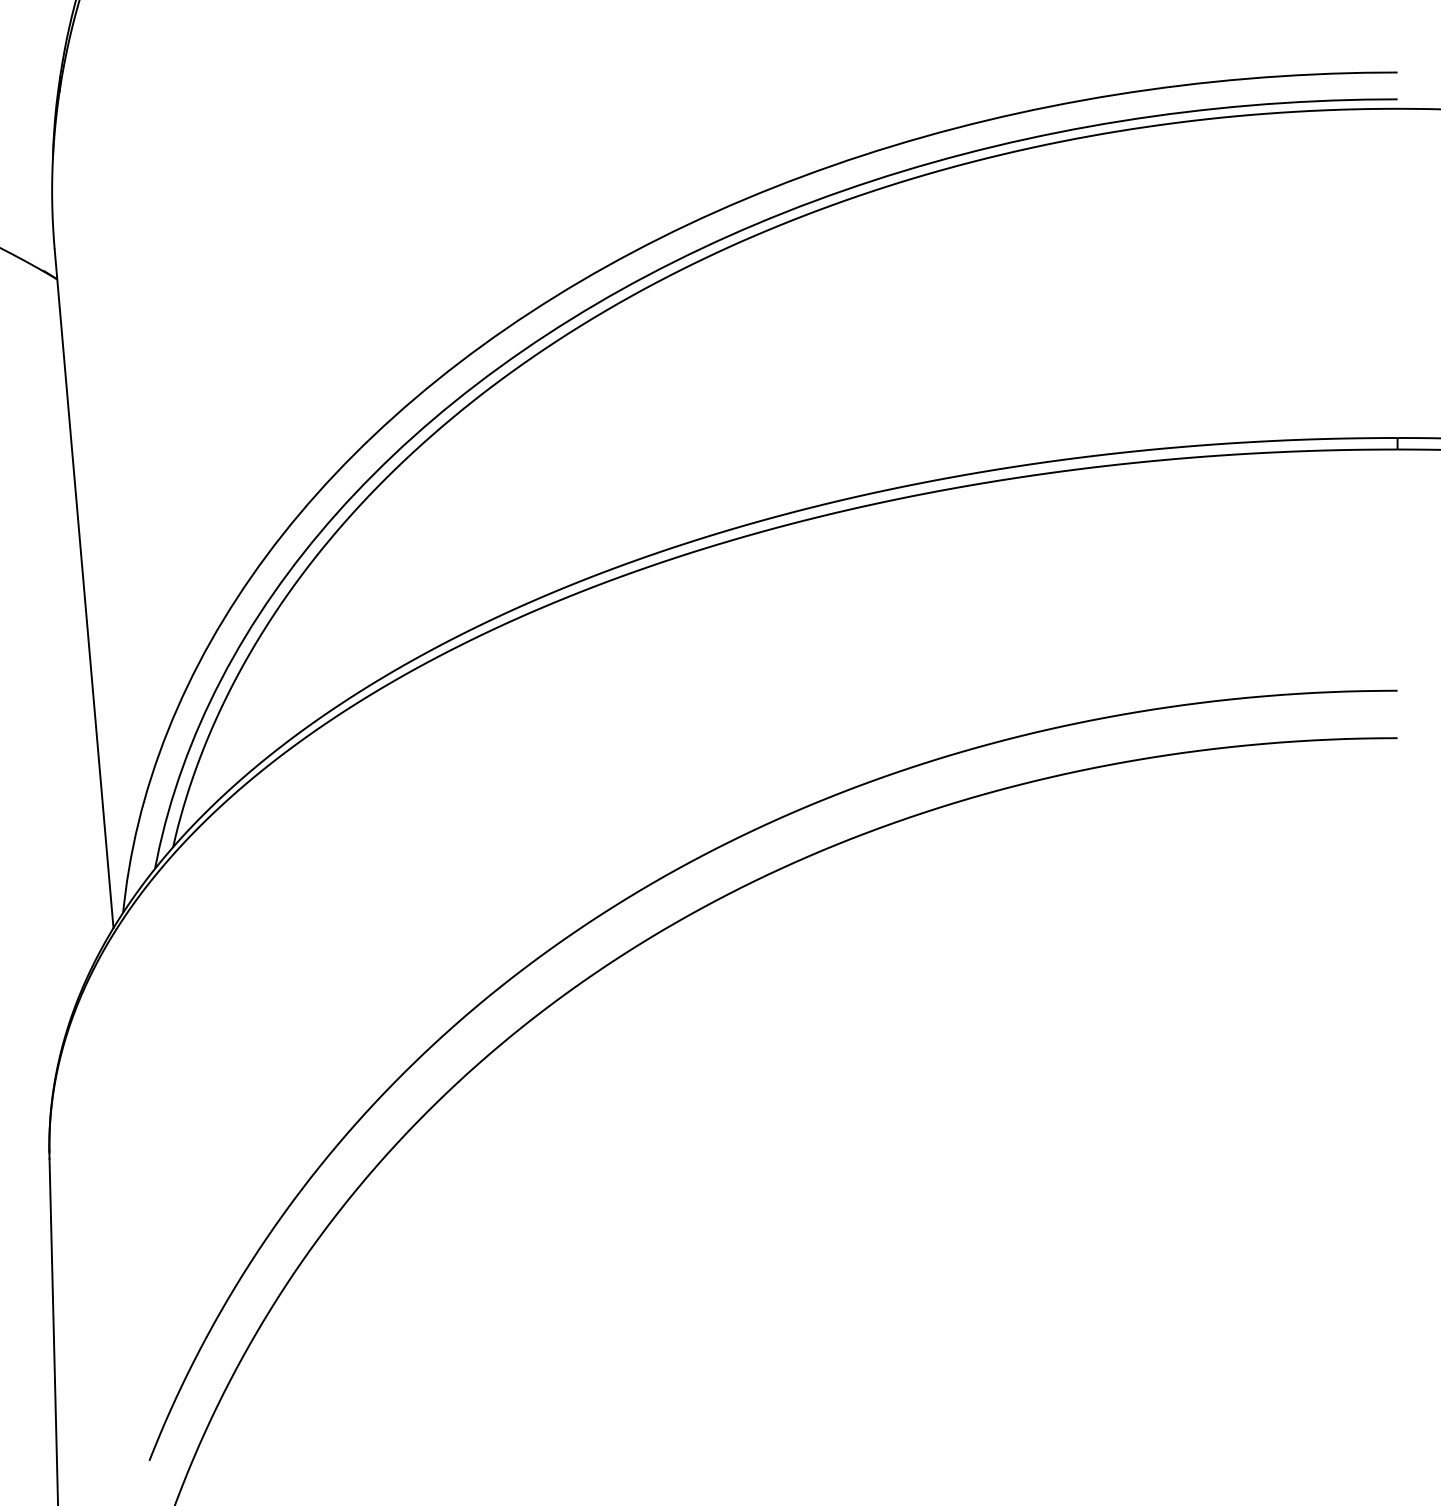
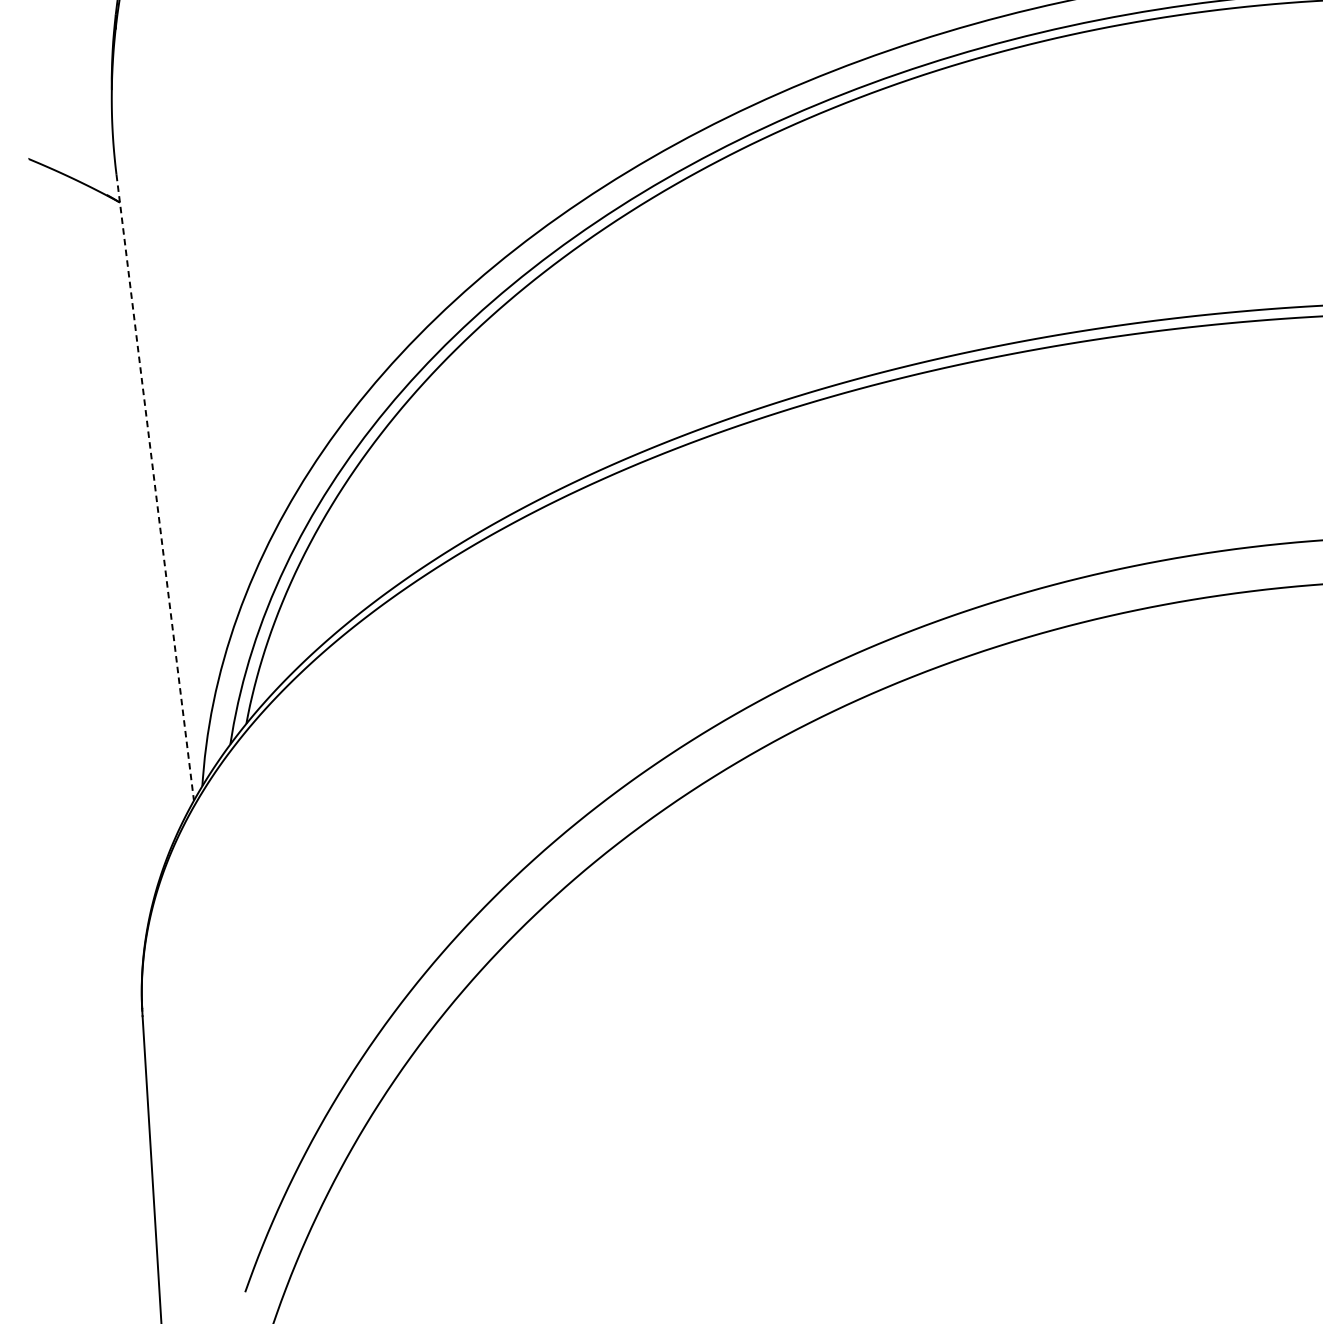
line: (84, 588) -> (155, 487), solid -> dashed

